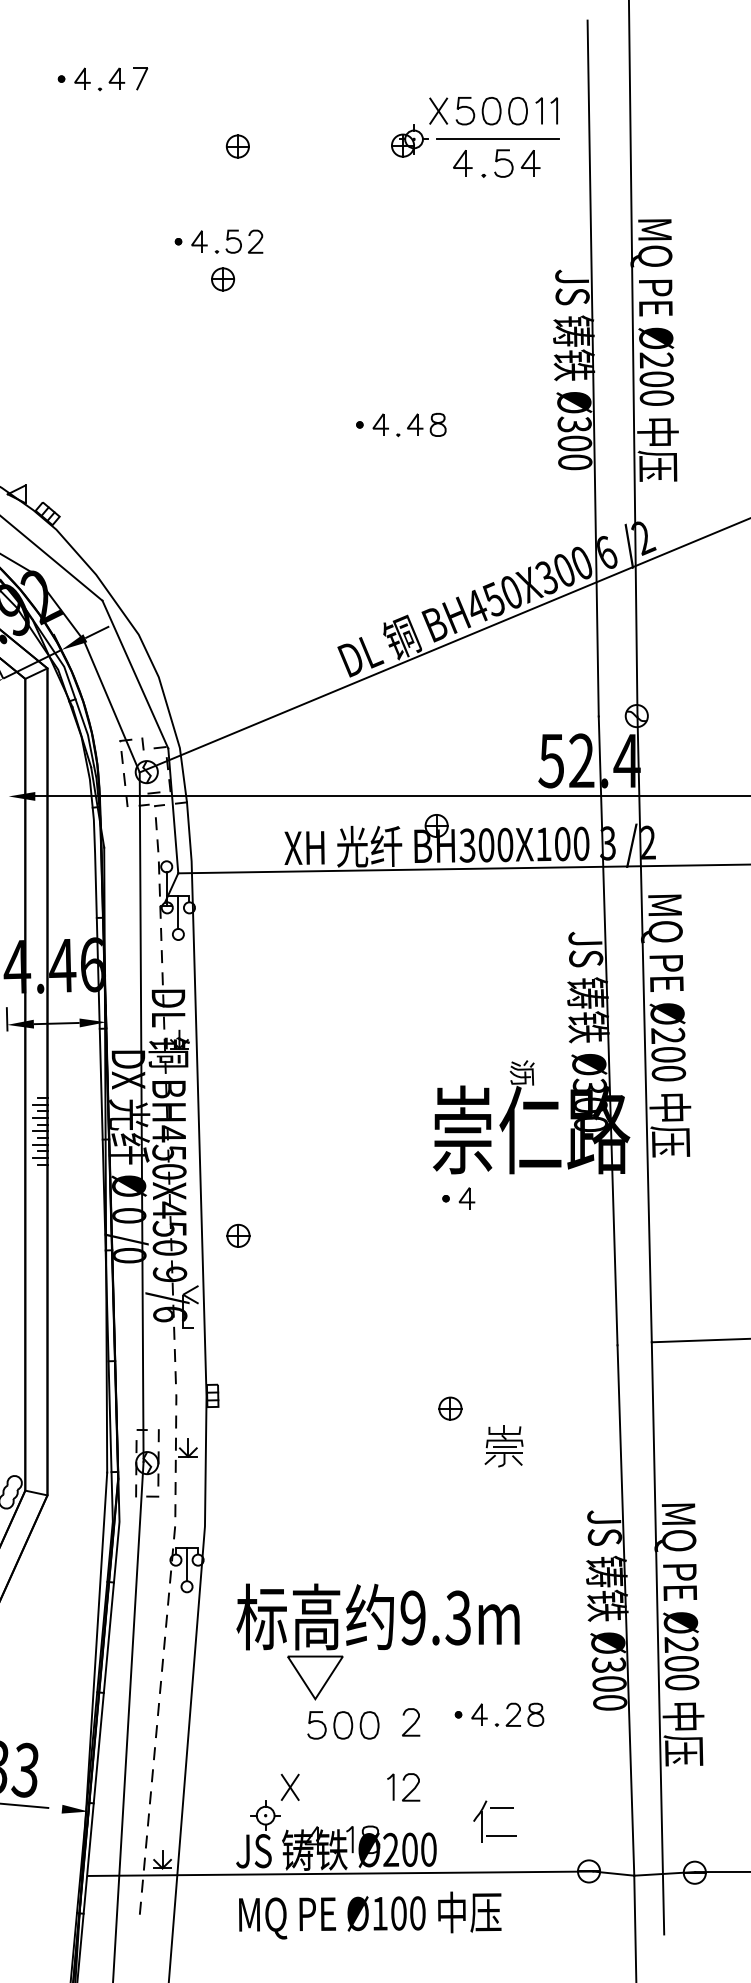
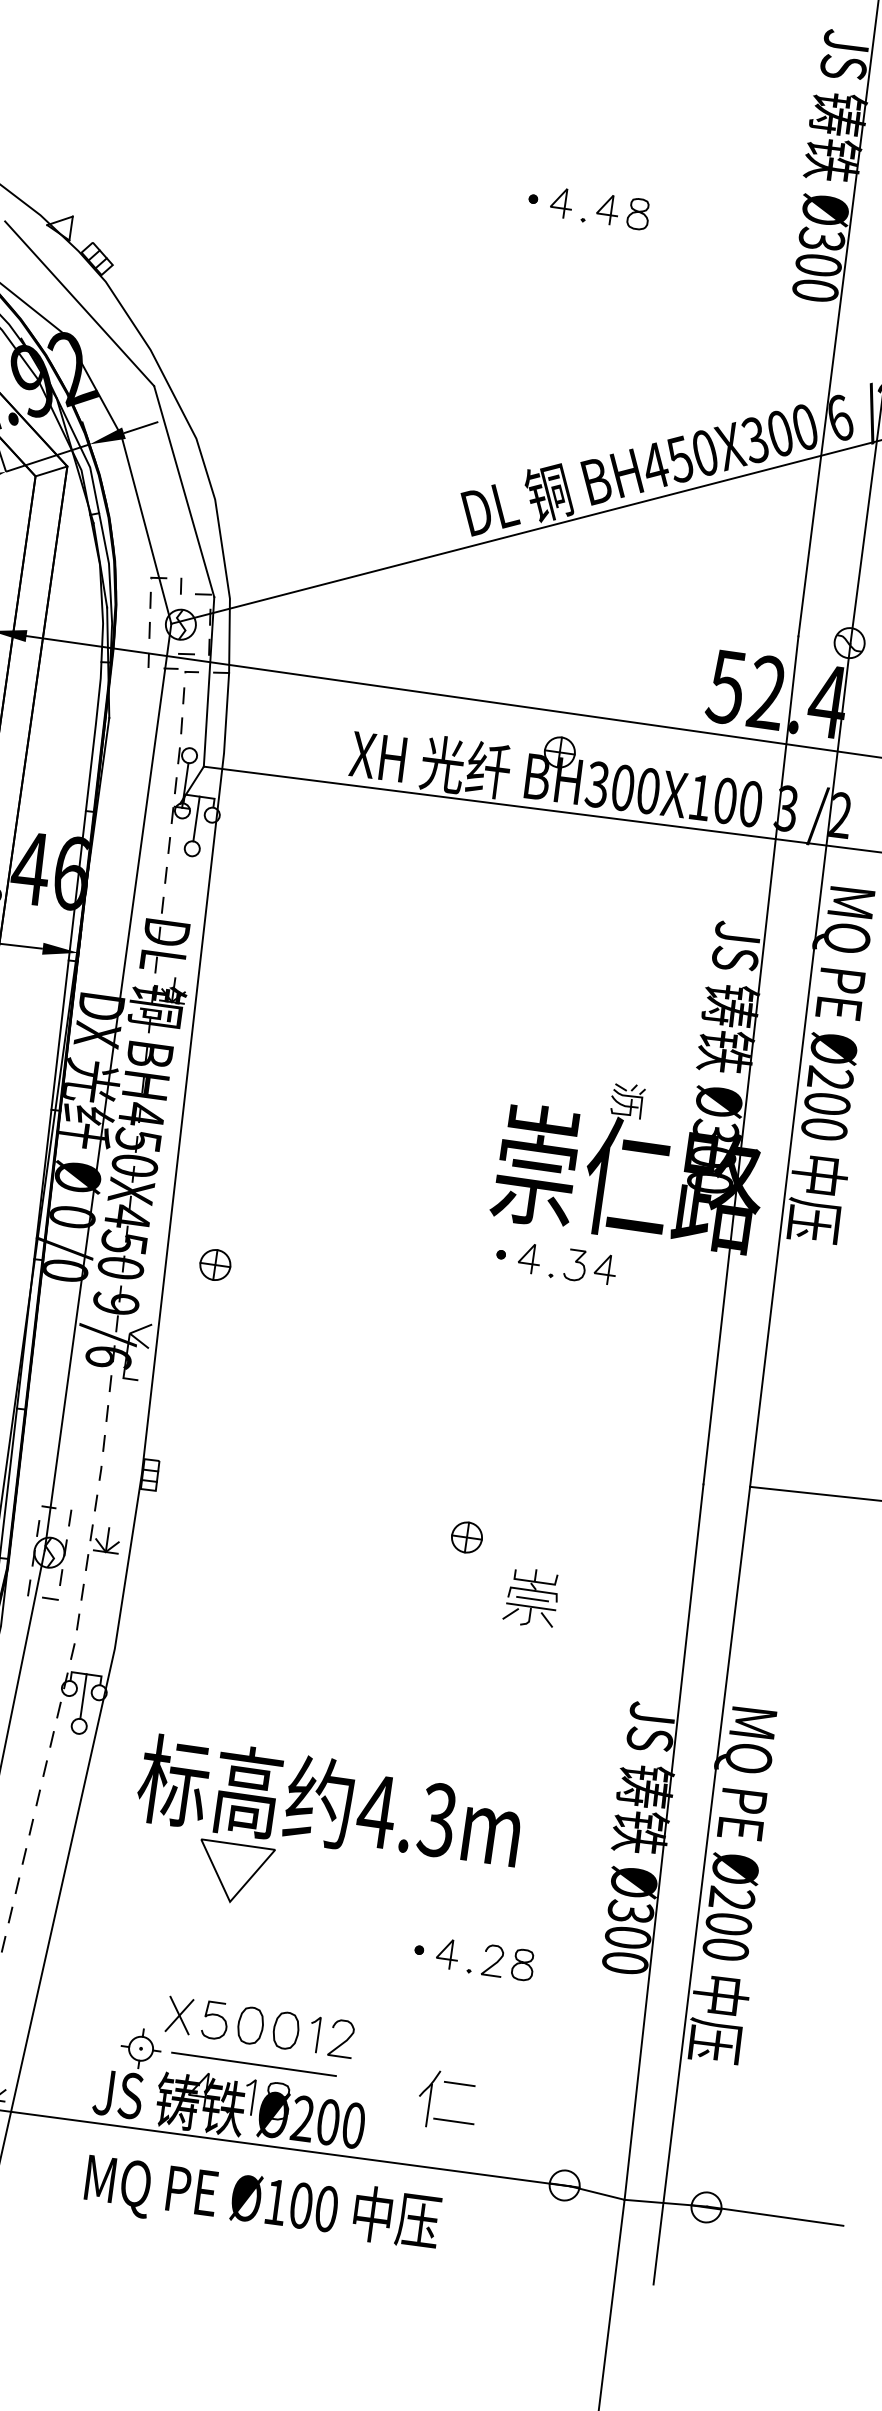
part: (506, 1198) -> (582, 1266), added
text: (412, 1617) -> (376, 1810), 9.3m -> 4.3m
curve: (413, 1723) -> (357, 1953), removed
part: (343, 1725) -> (250, 2025), moved
line: (349, 1815) -> (253, 2064), added

